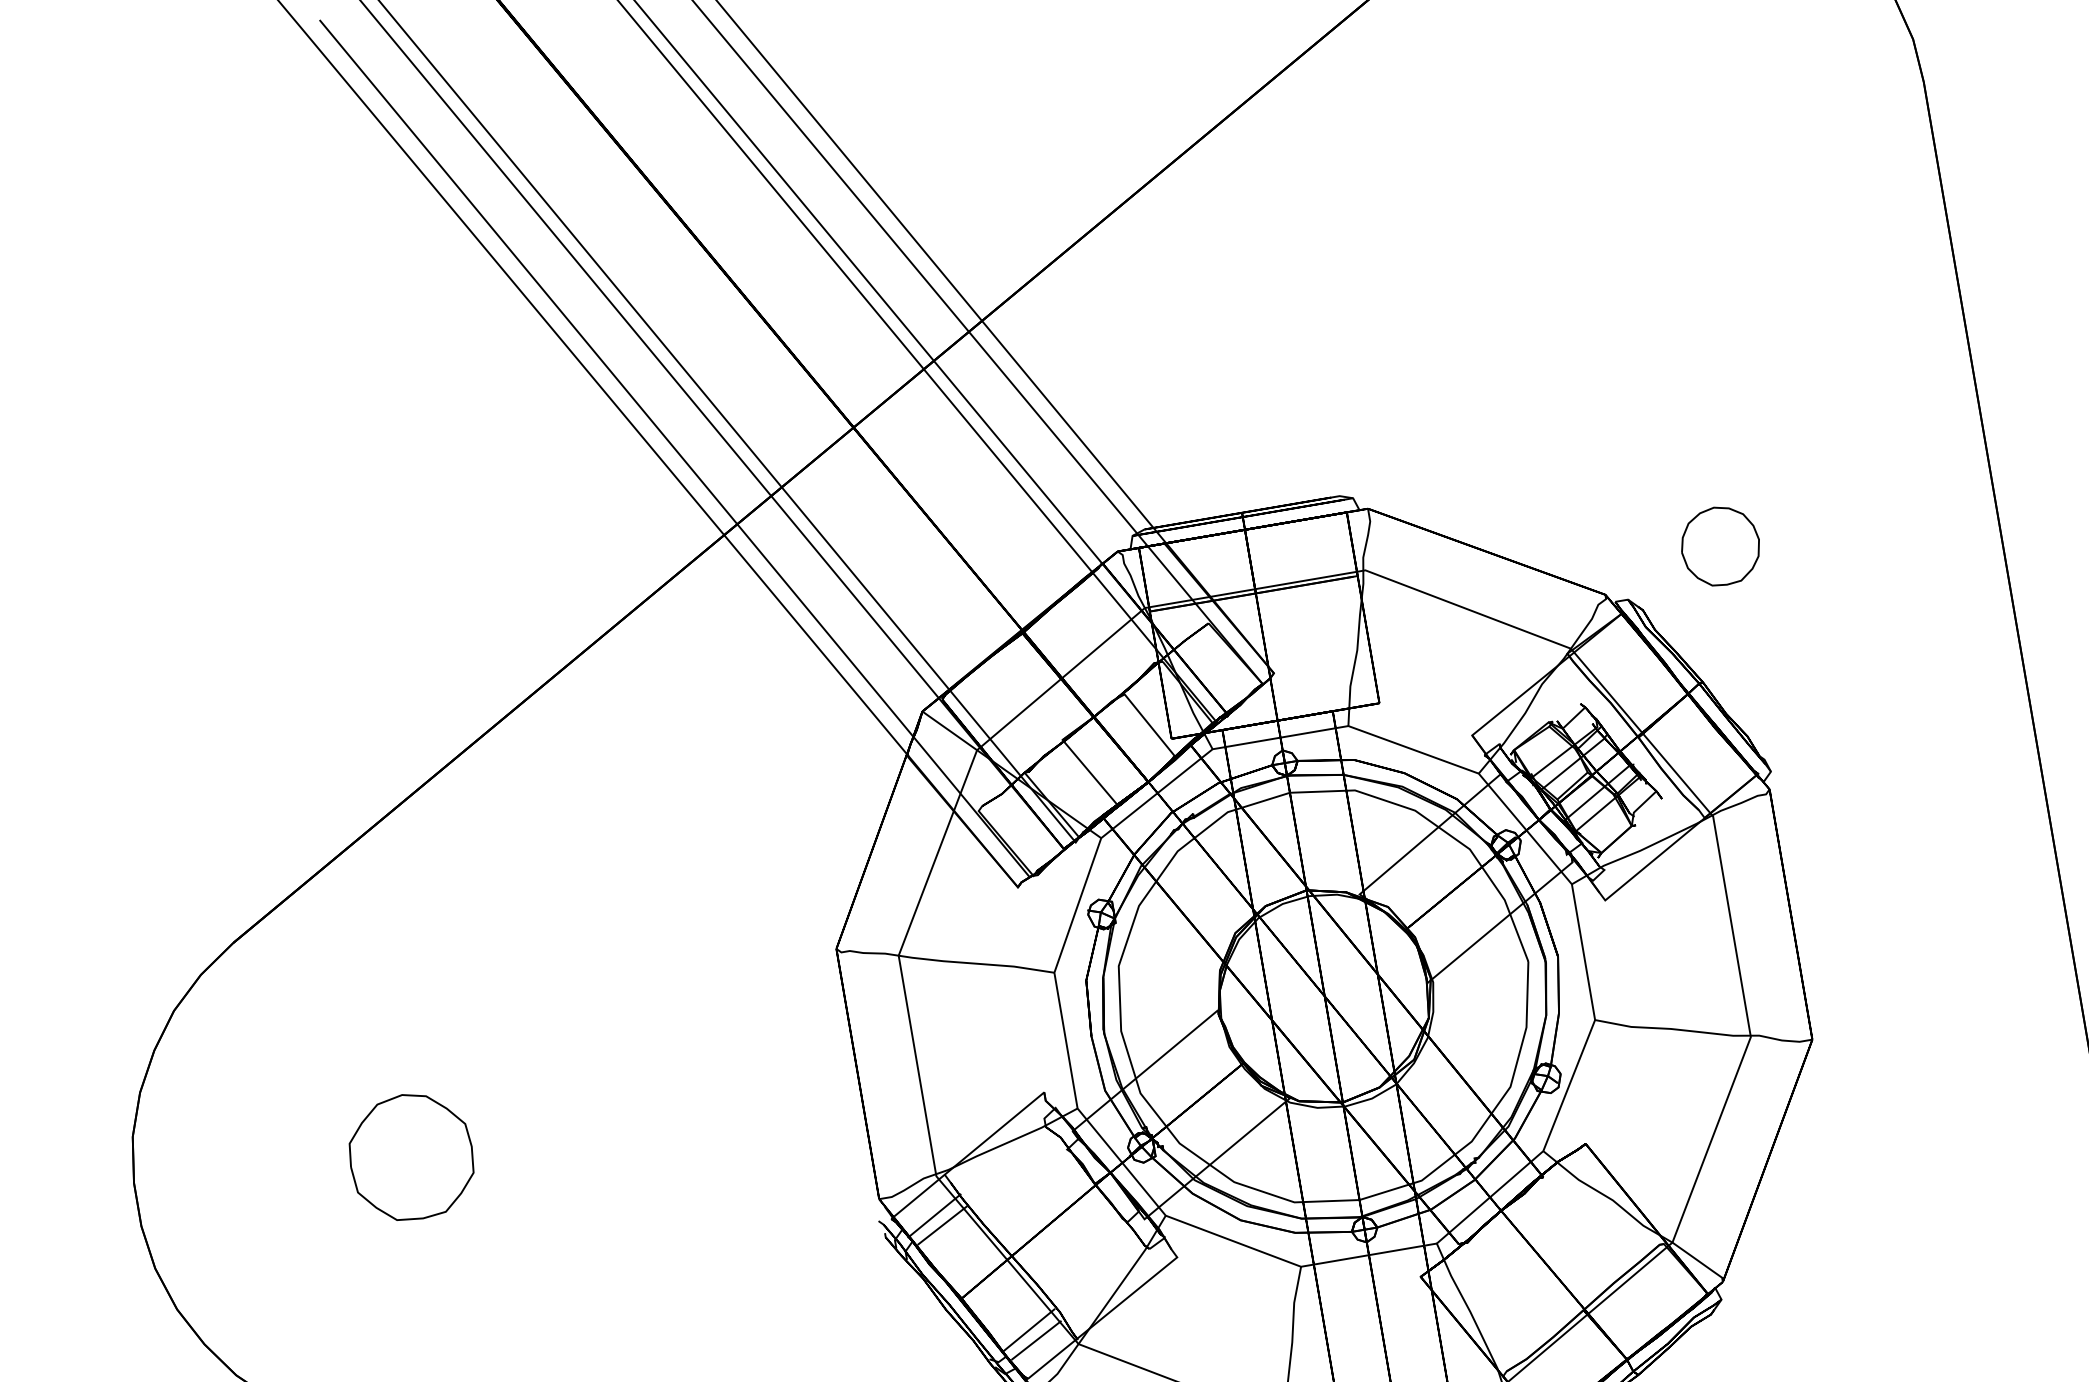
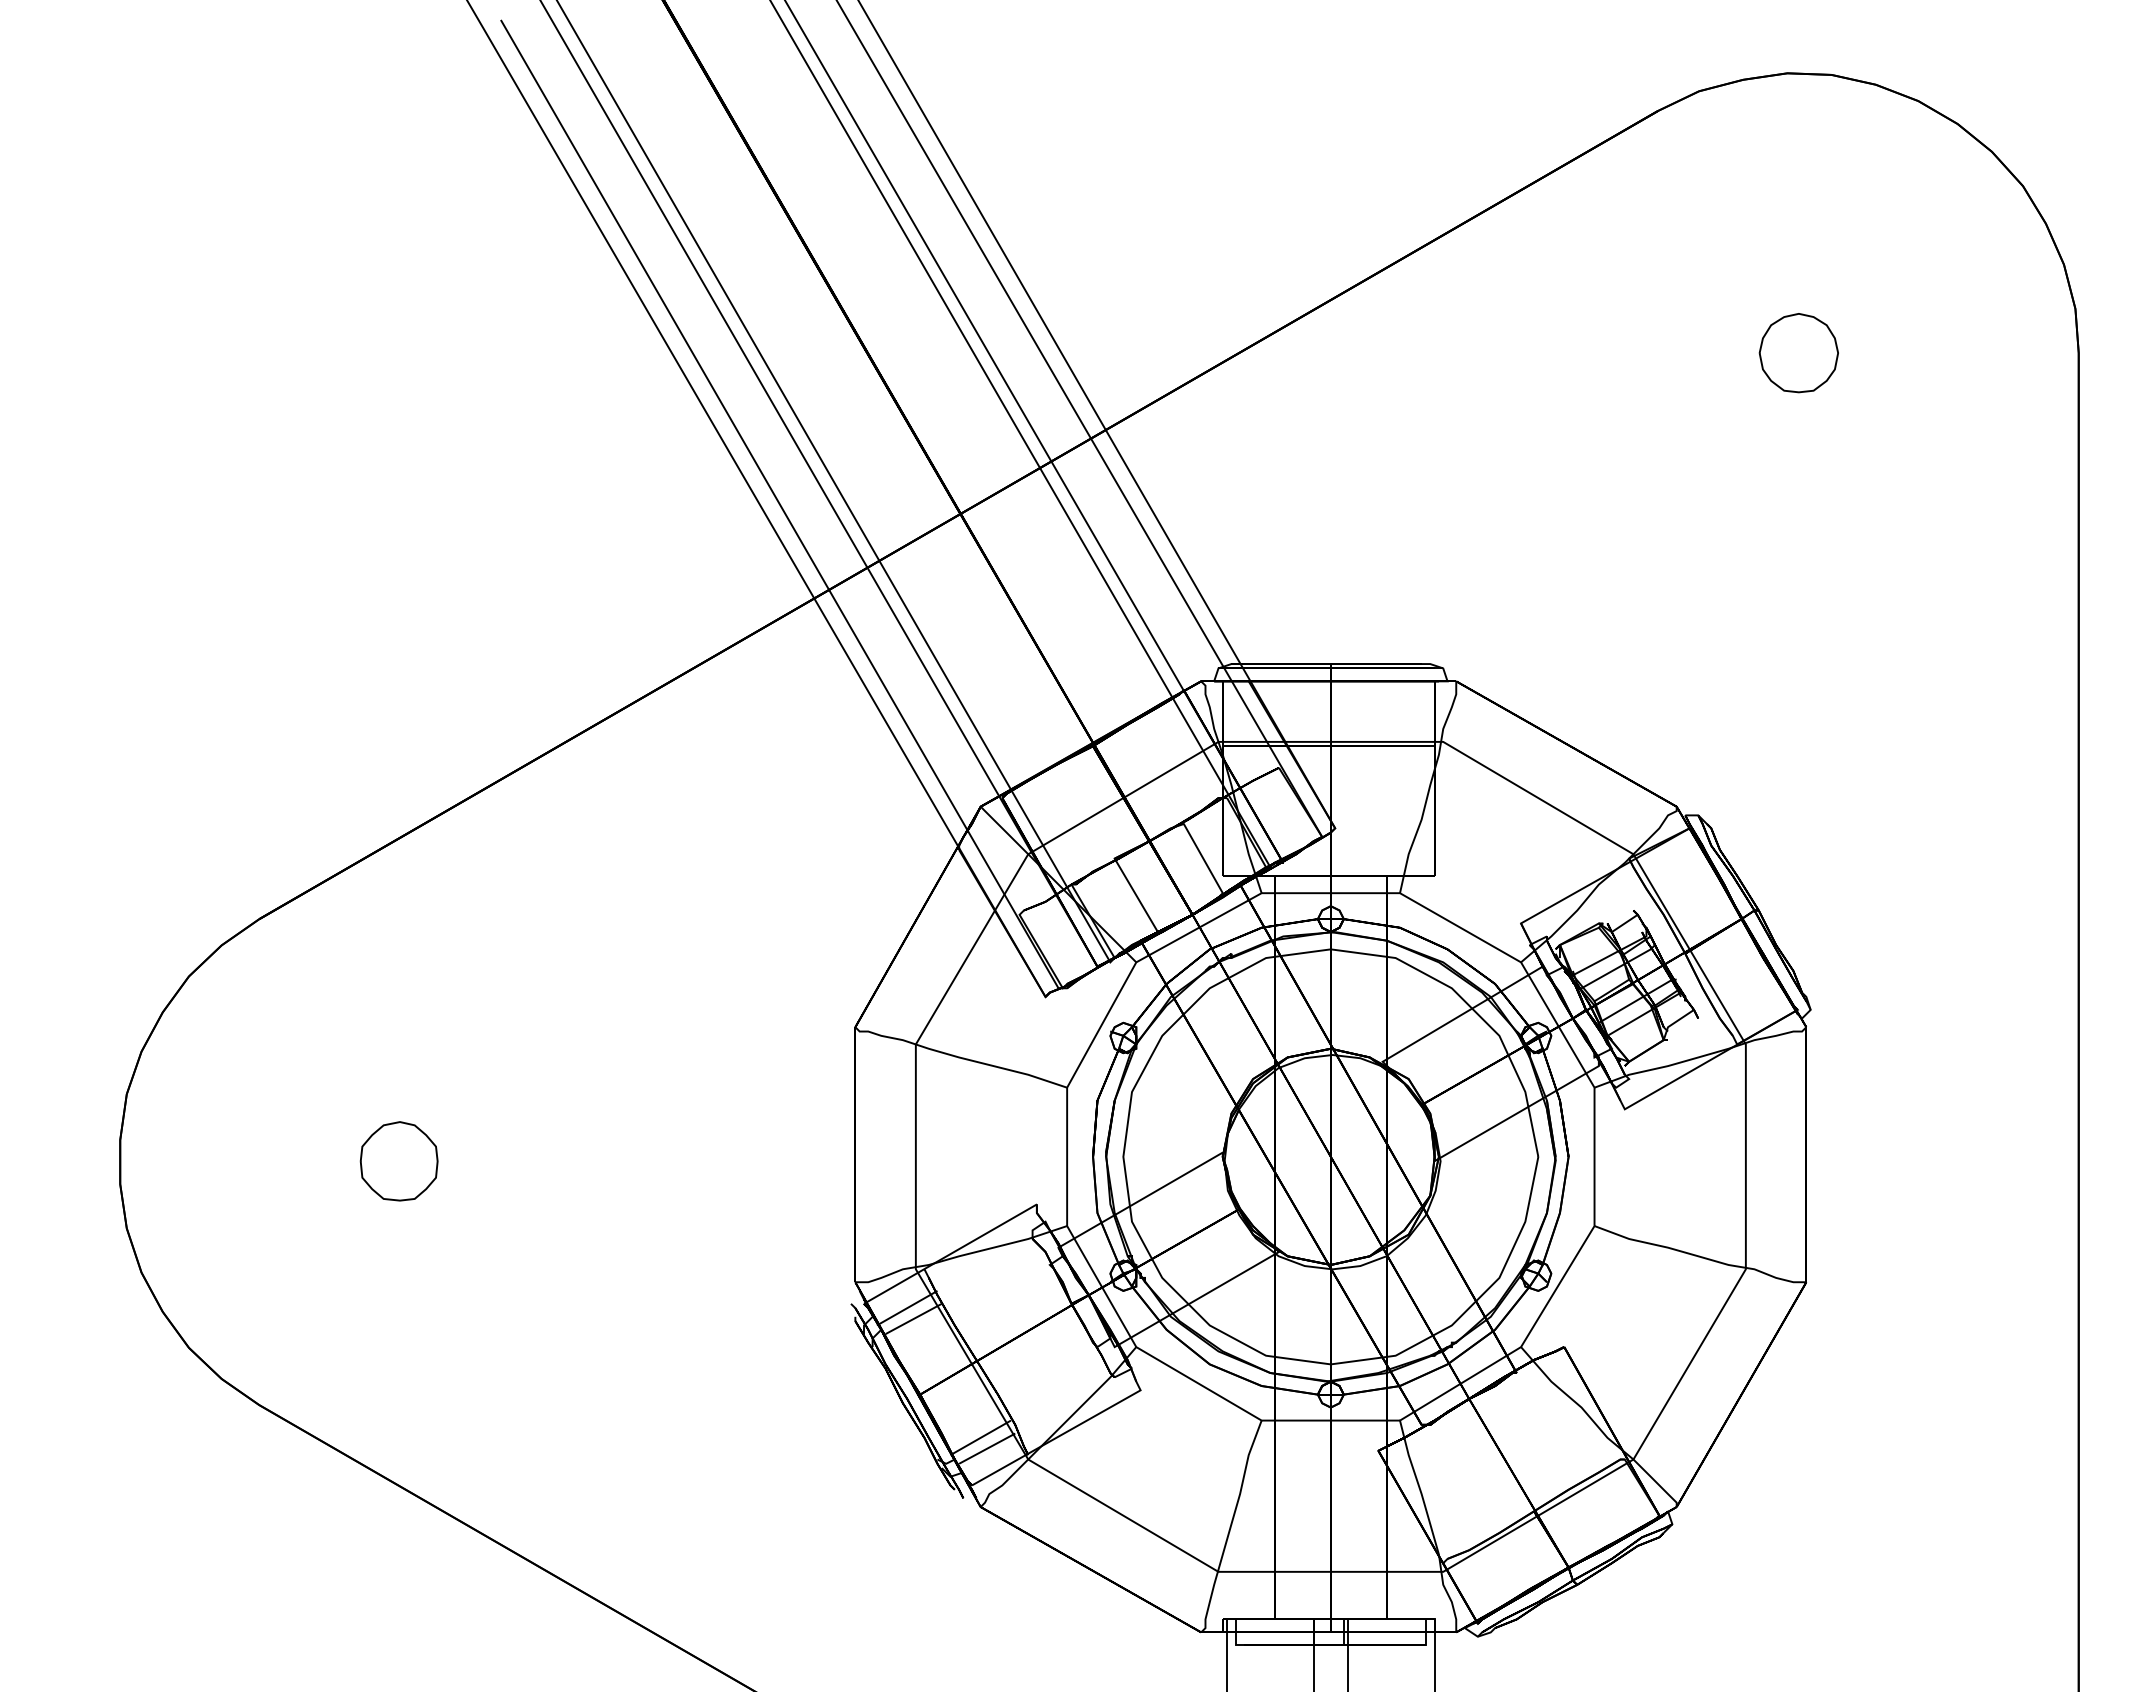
part: (1720, 546) -> (1798, 353), moved
part: (410, 1157) -> (398, 1161), size x0.62

